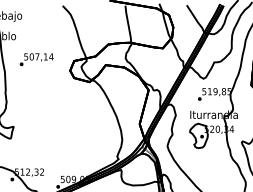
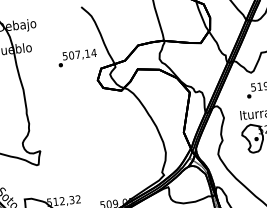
text: (36, 59) -> (77, 57), moved

